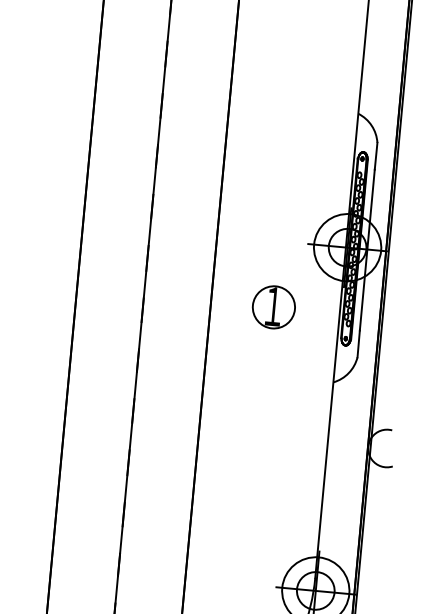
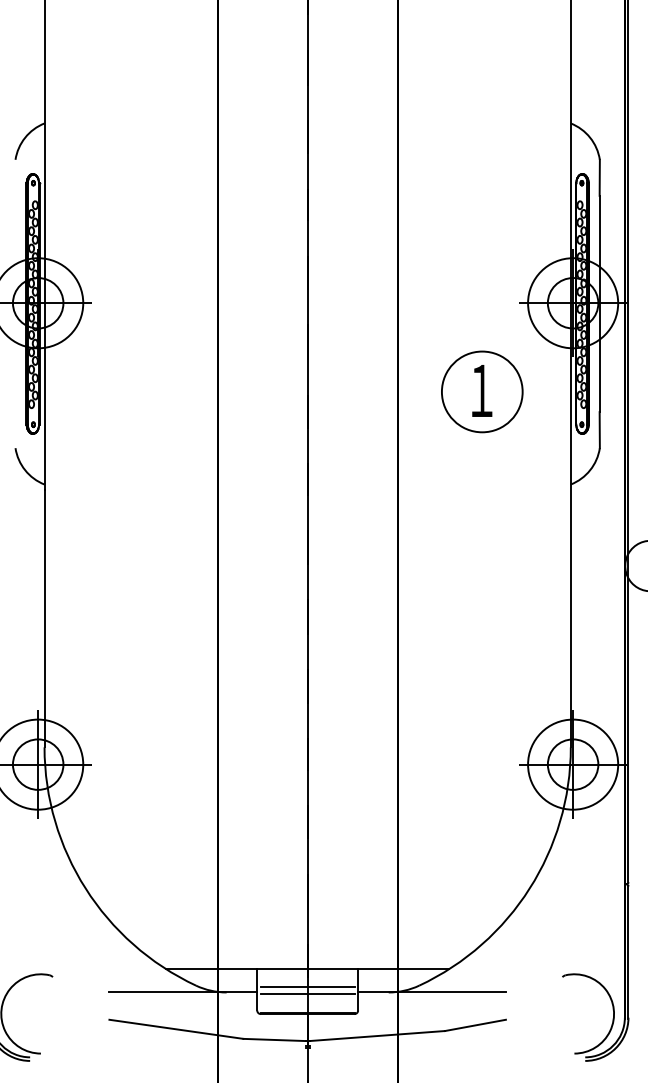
circle: (273, 307) -> (481, 391), size x1.43

